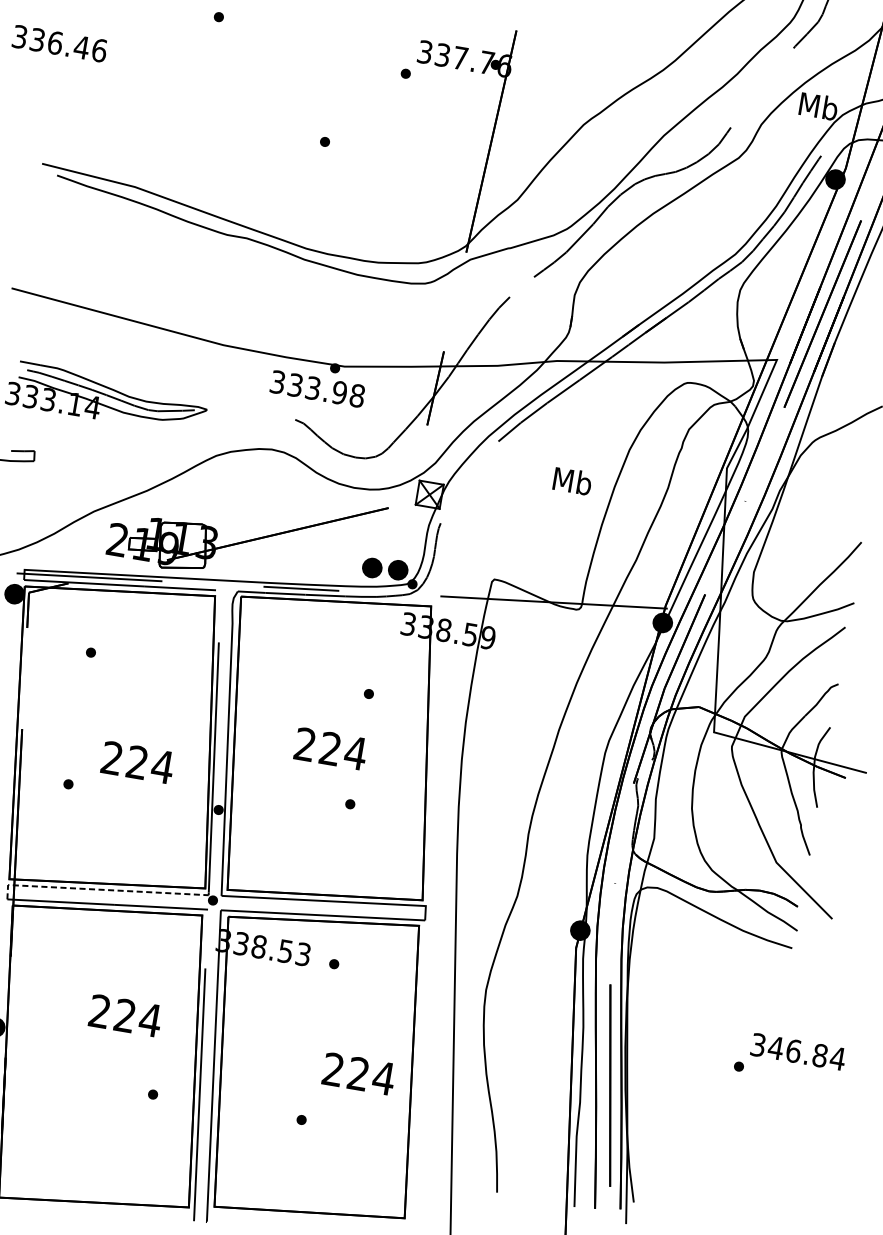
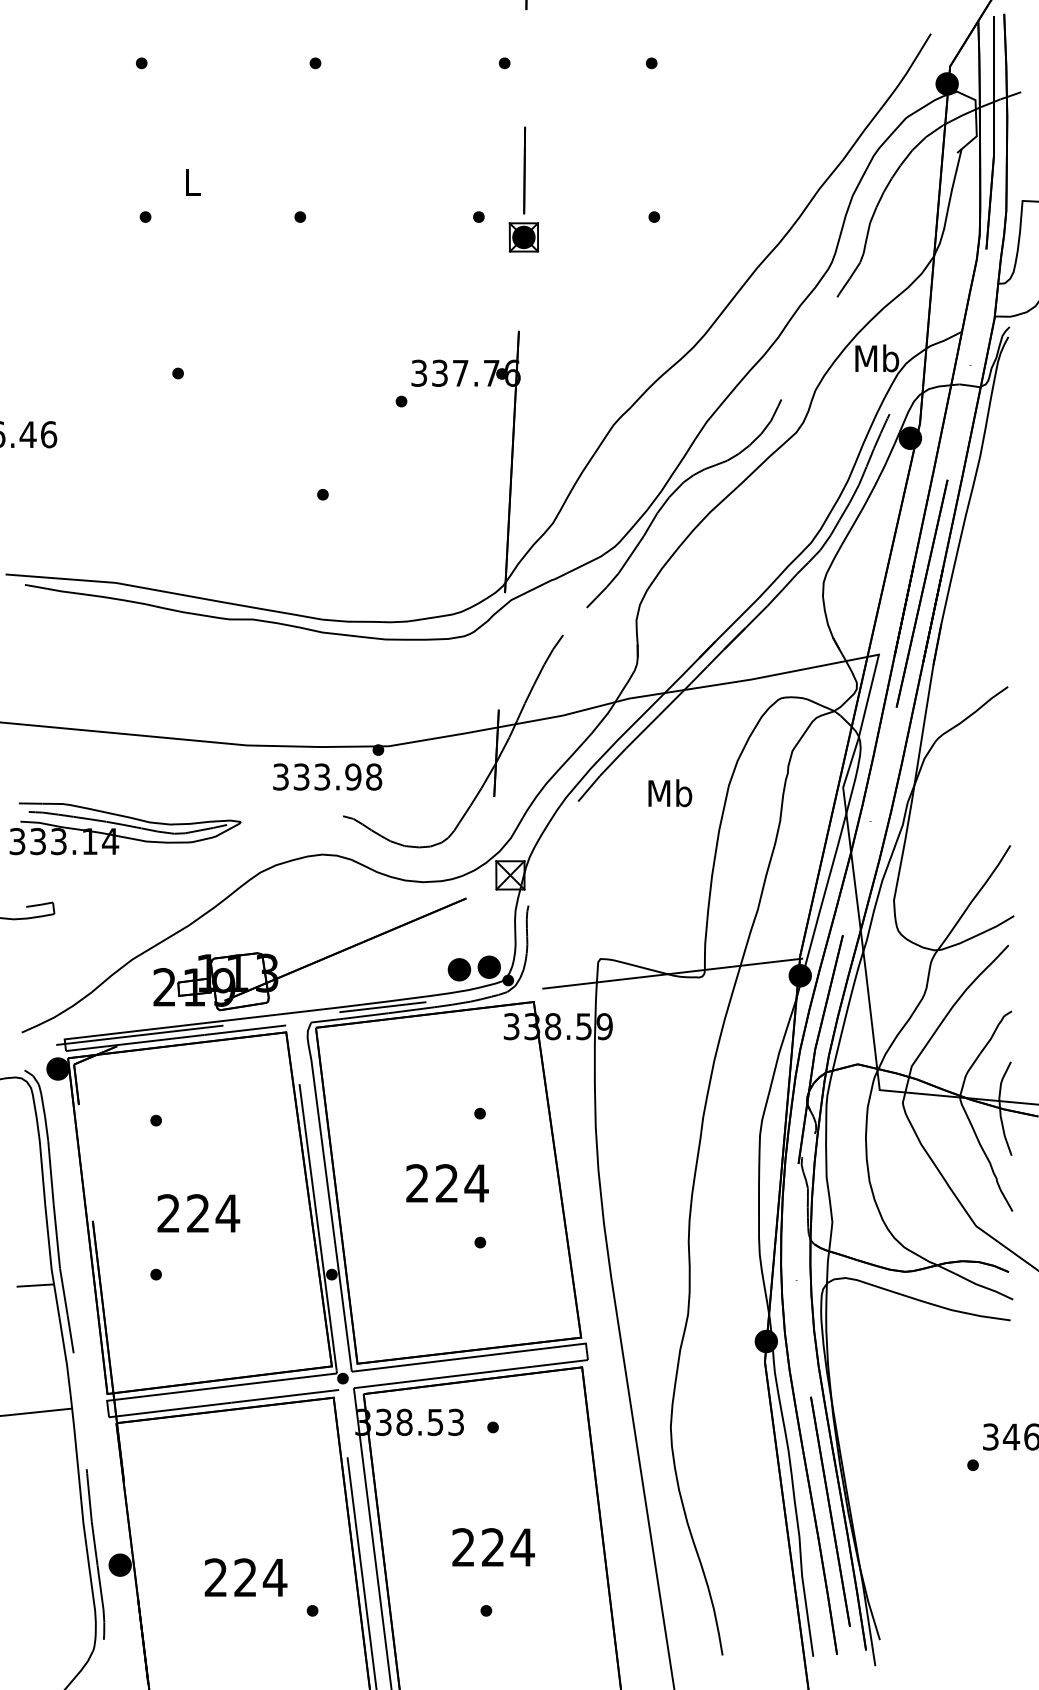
text: (317, 388) -> (327, 776), moved
text: (572, 481) -> (670, 793), moved
text: (137, 762) -> (198, 1213), moved
line: (100, 890) -> (213, 1388), dashed -> solid
text: (125, 1015) -> (245, 1577), moved
text: (358, 1074) -> (493, 1547), moved

